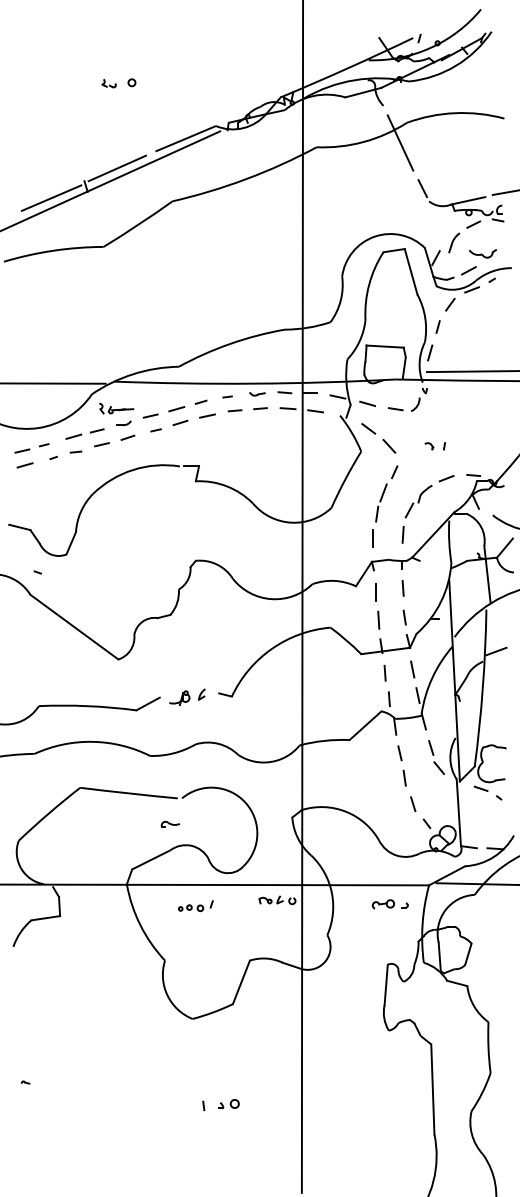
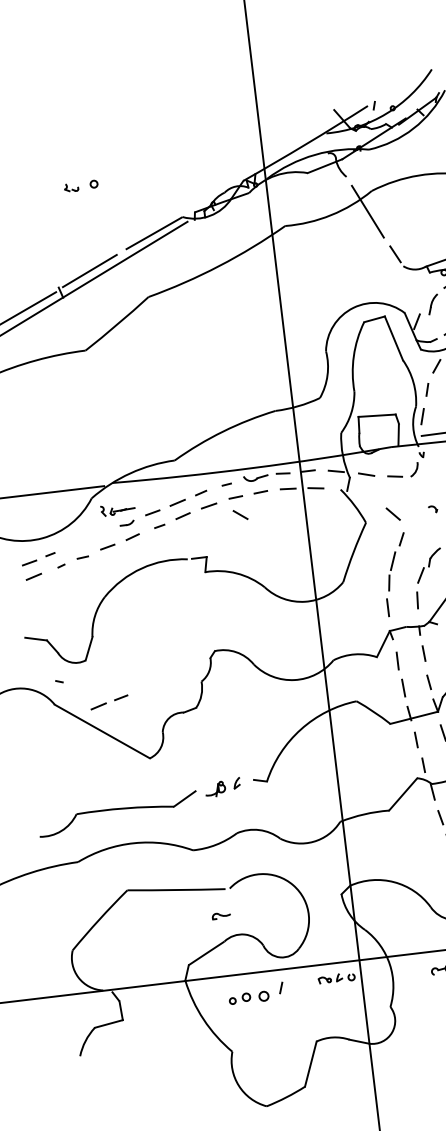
part: (257, 394) -> (256, 478), size x1.6
line: (368, 428) -> (240, 514), moved
part: (84, 433) -> (108, 701), moved
part: (195, 906) -> (256, 994), size x1.6

